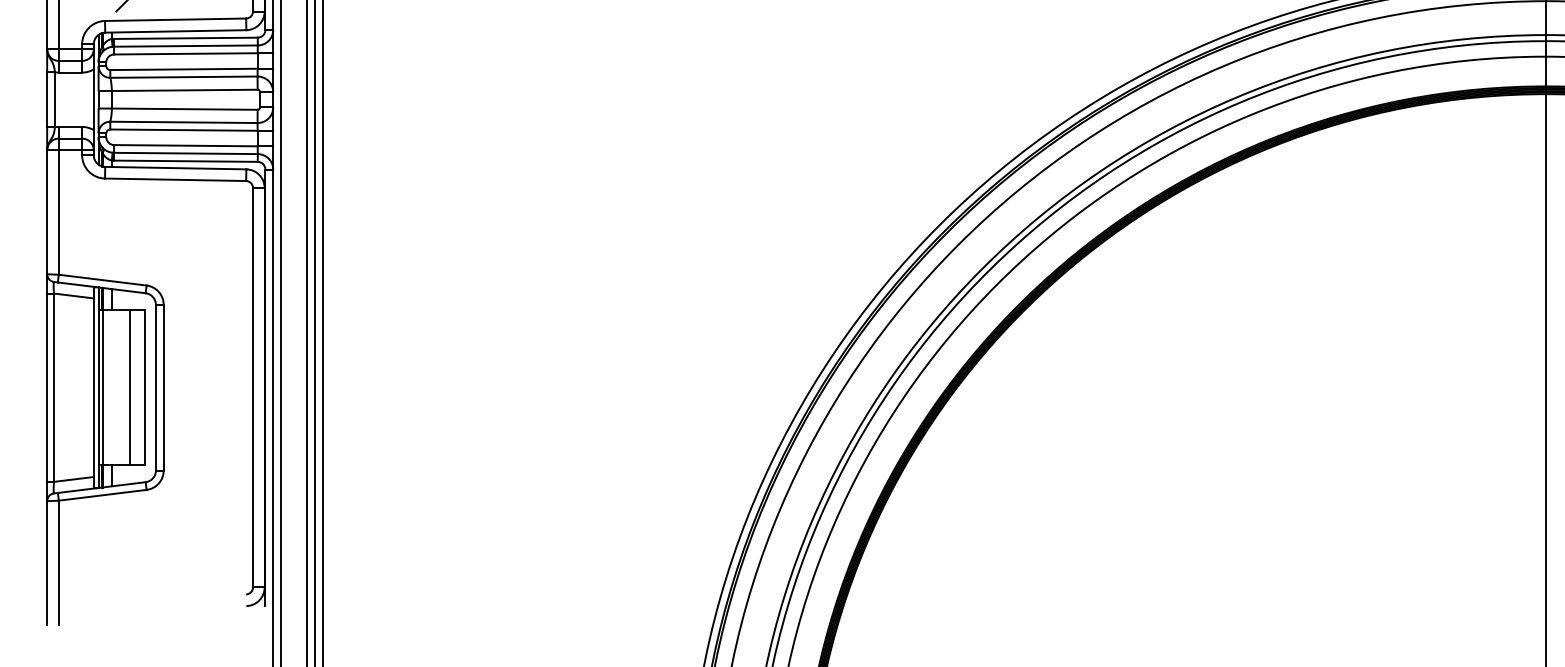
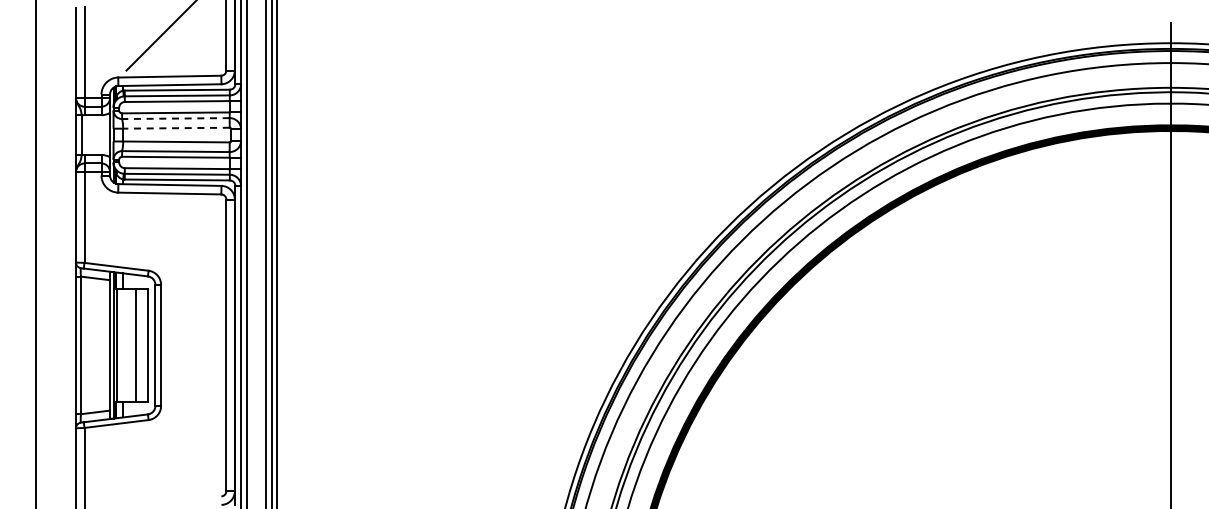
line: (183, 77) -> (175, 118), solid -> dashed
line: (183, 90) -> (175, 128), solid -> dashed

